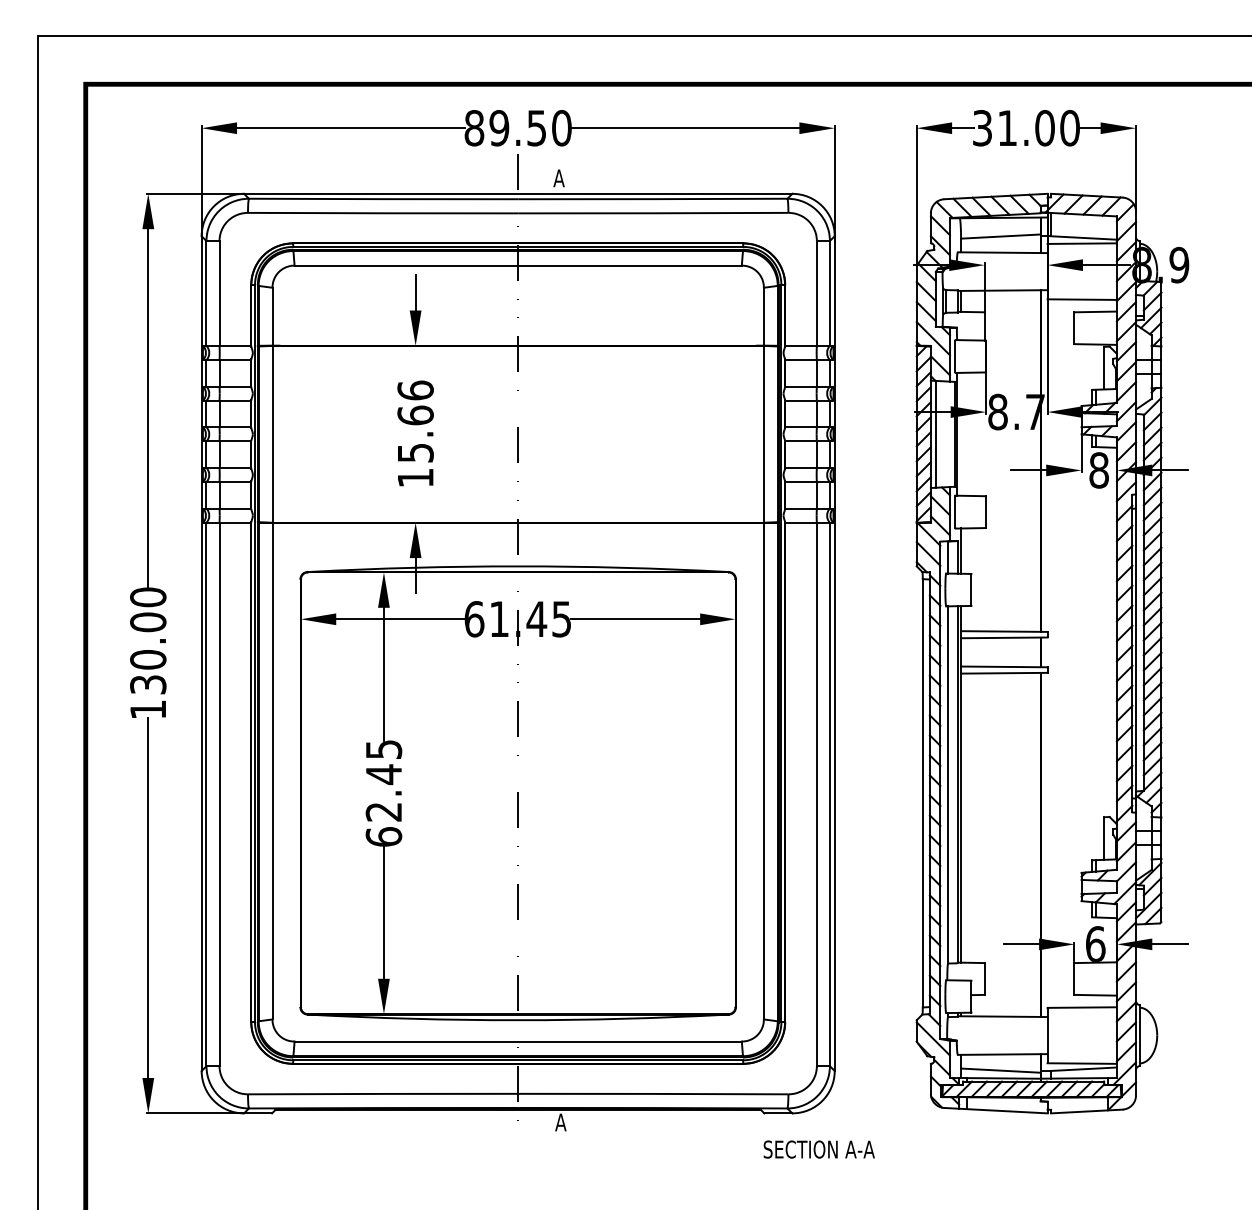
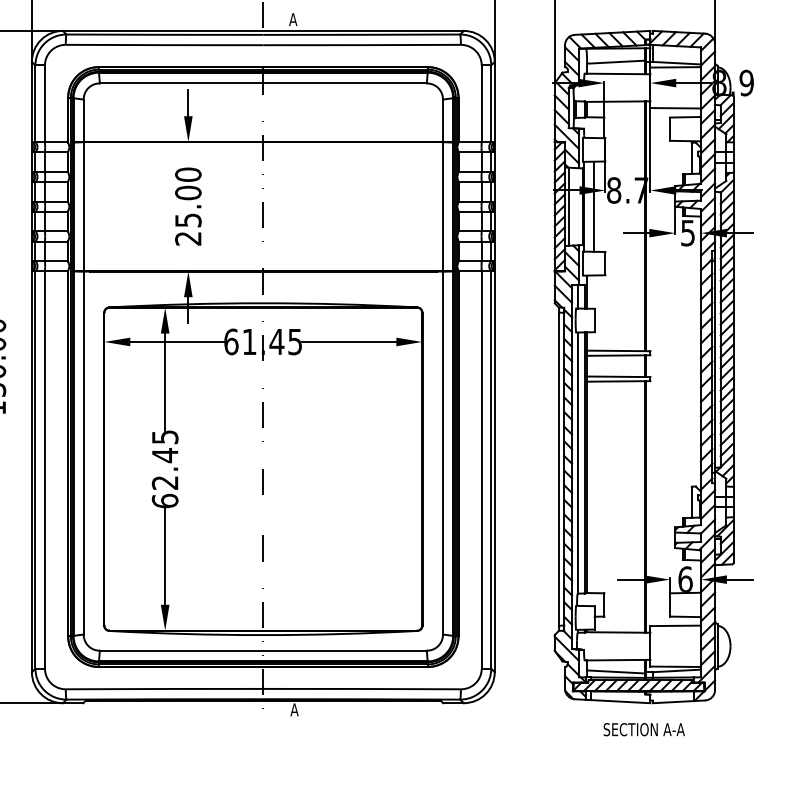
text: (415, 433) -> (188, 206), 15.66 -> 25.00
line: (970, 433) -> (594, 206), added
text: (1098, 470) -> (687, 233), 8 -> 5
text: (818, 1149) -> (643, 729), moved

